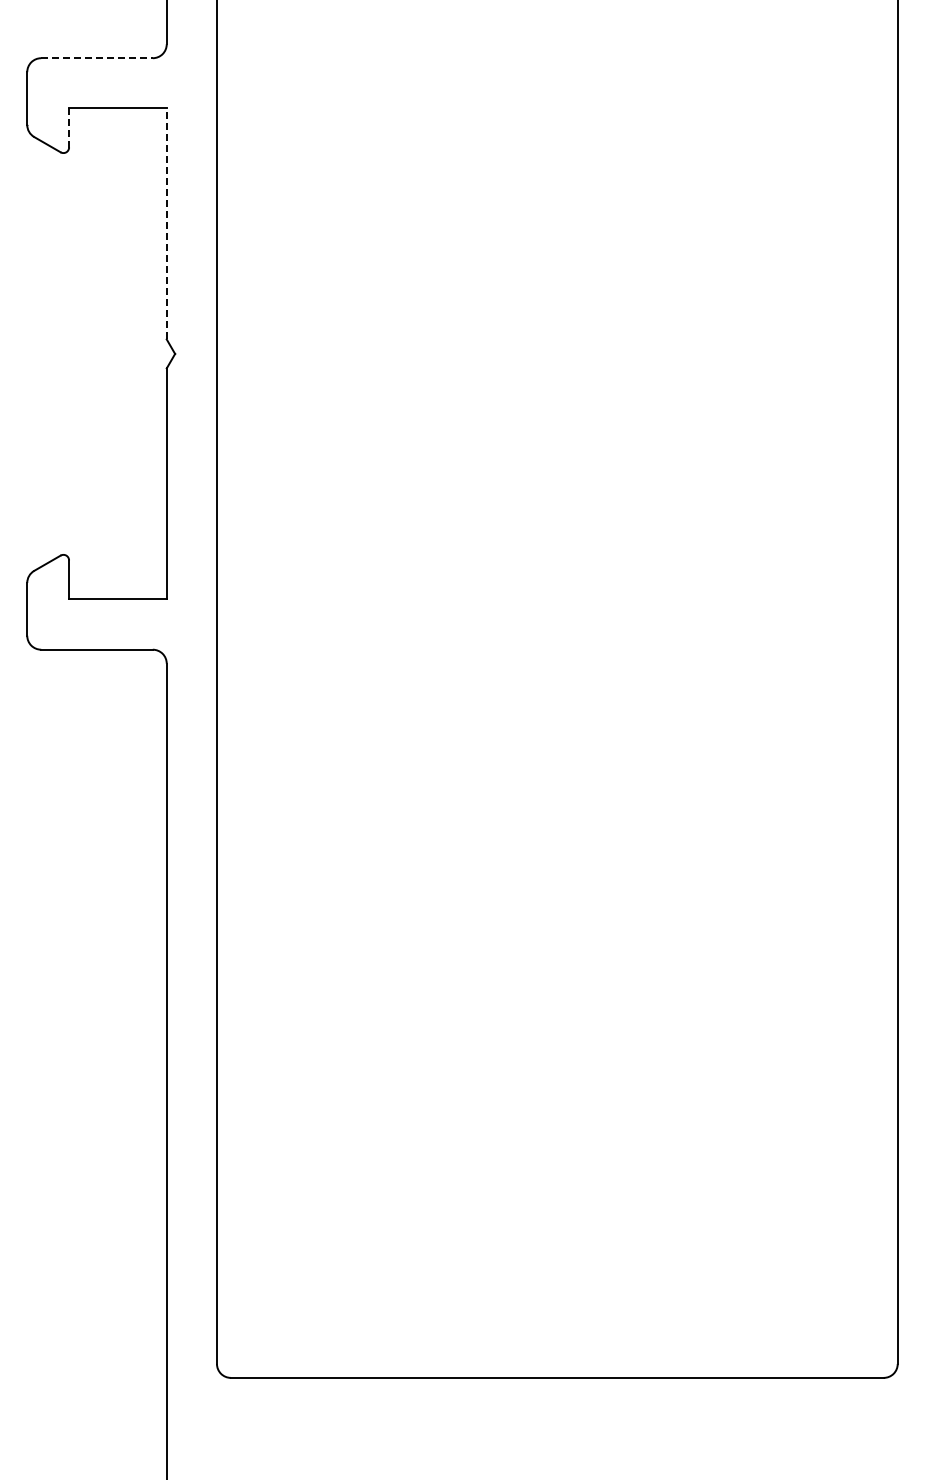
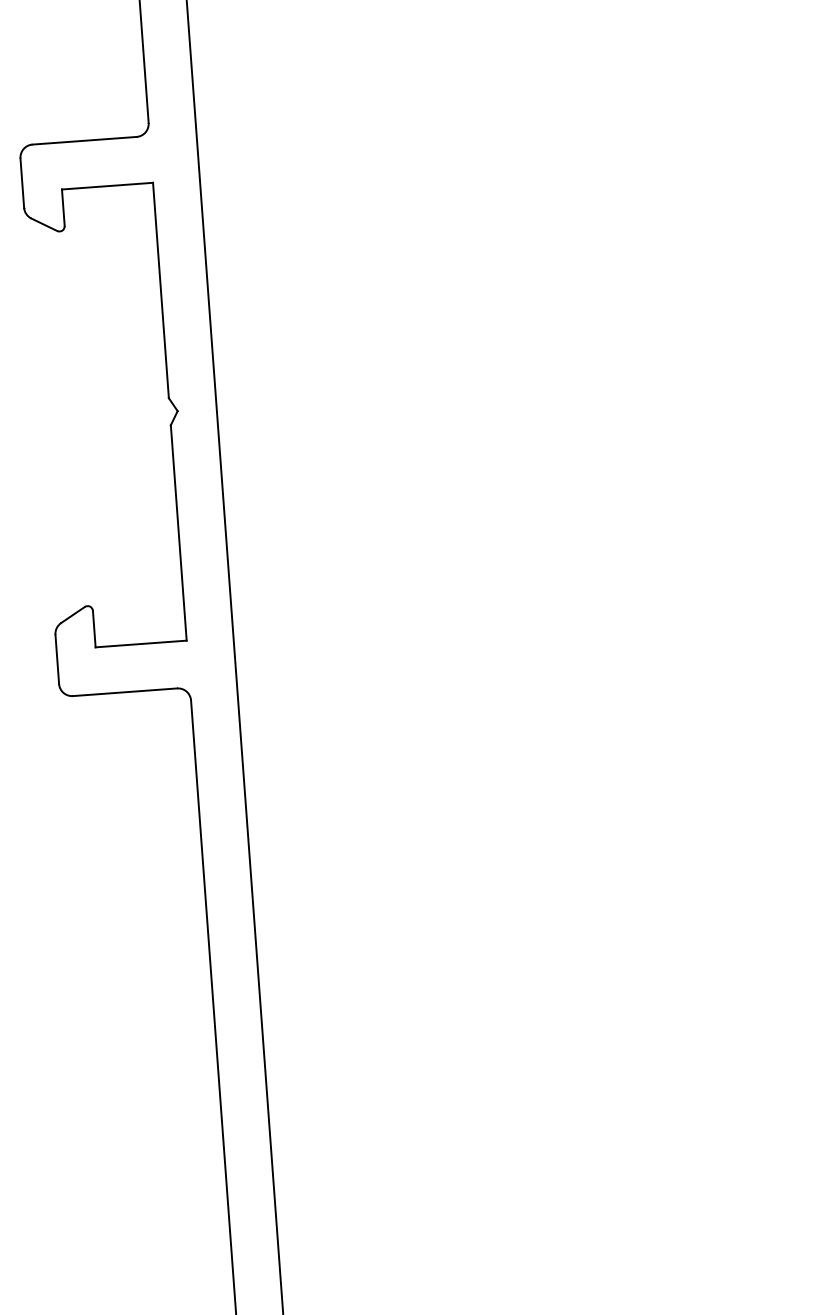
line: (97, 58) -> (85, 140), dashed -> solid
line: (69, 127) -> (63, 207), dashed -> solid
line: (166, 223) -> (160, 290), dashed -> solid

